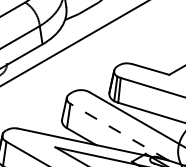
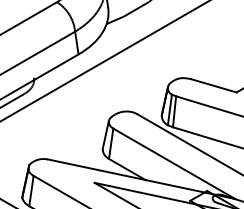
line: (118, 131) -> (173, 163), dashed -> solid

